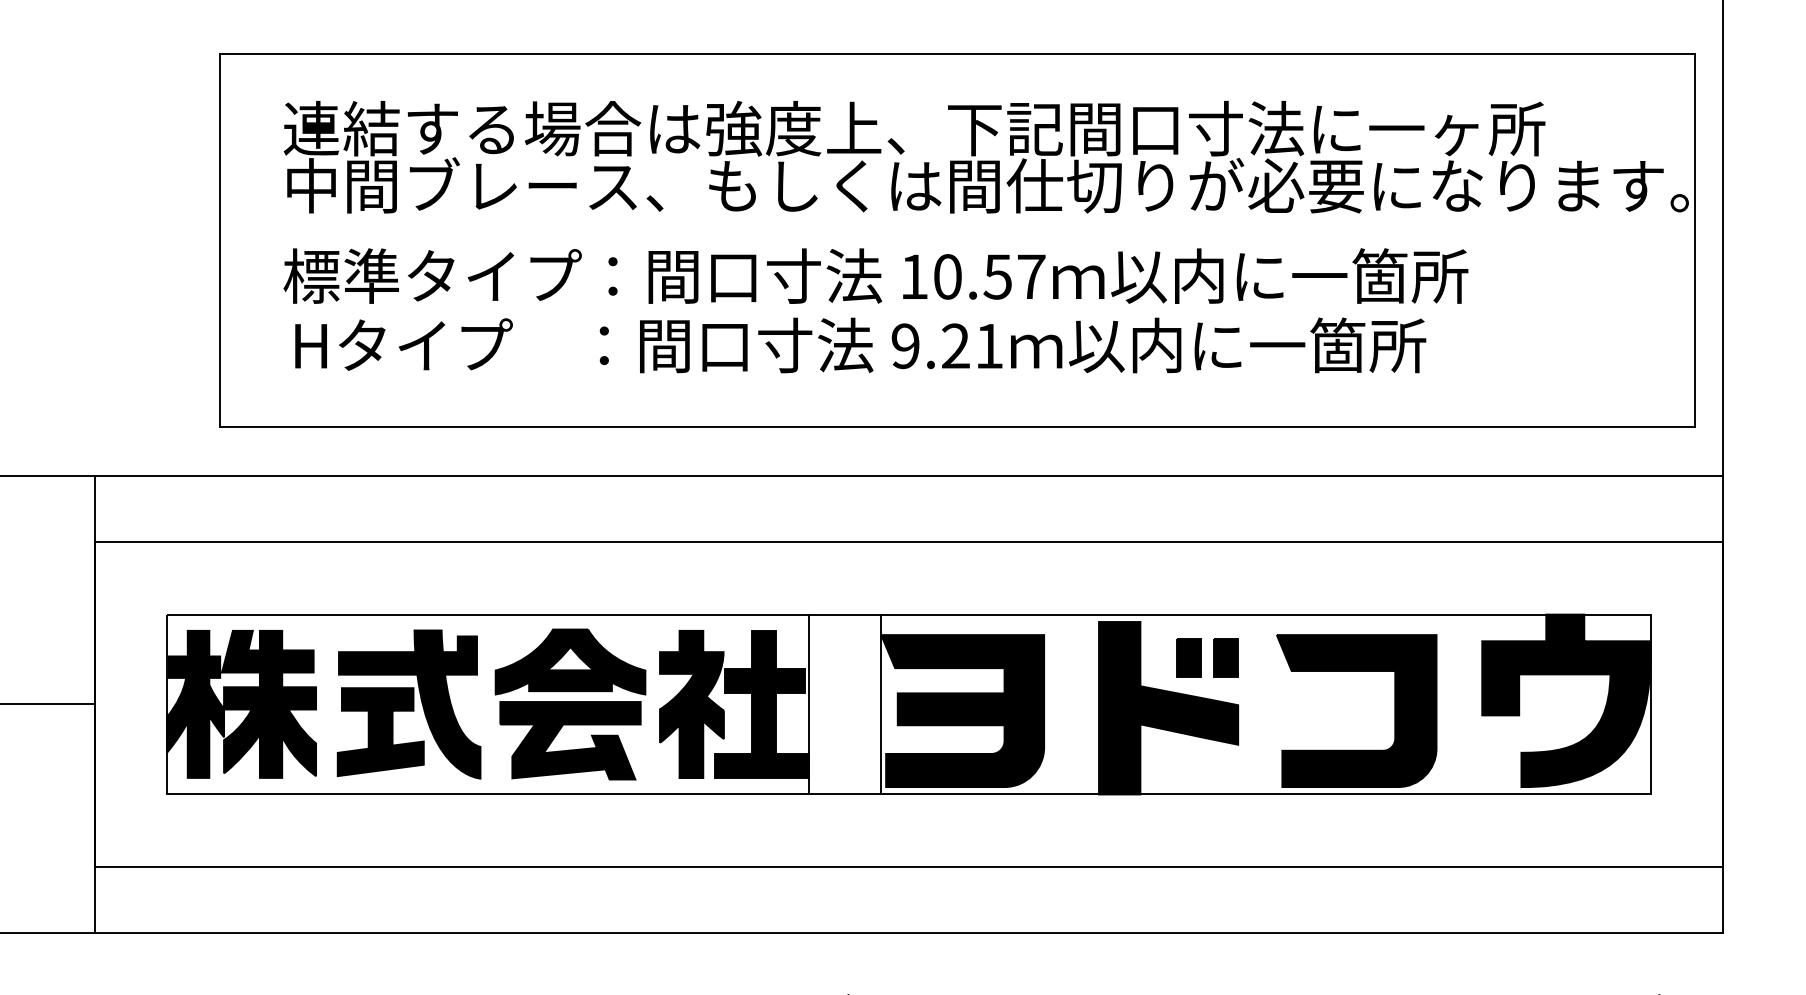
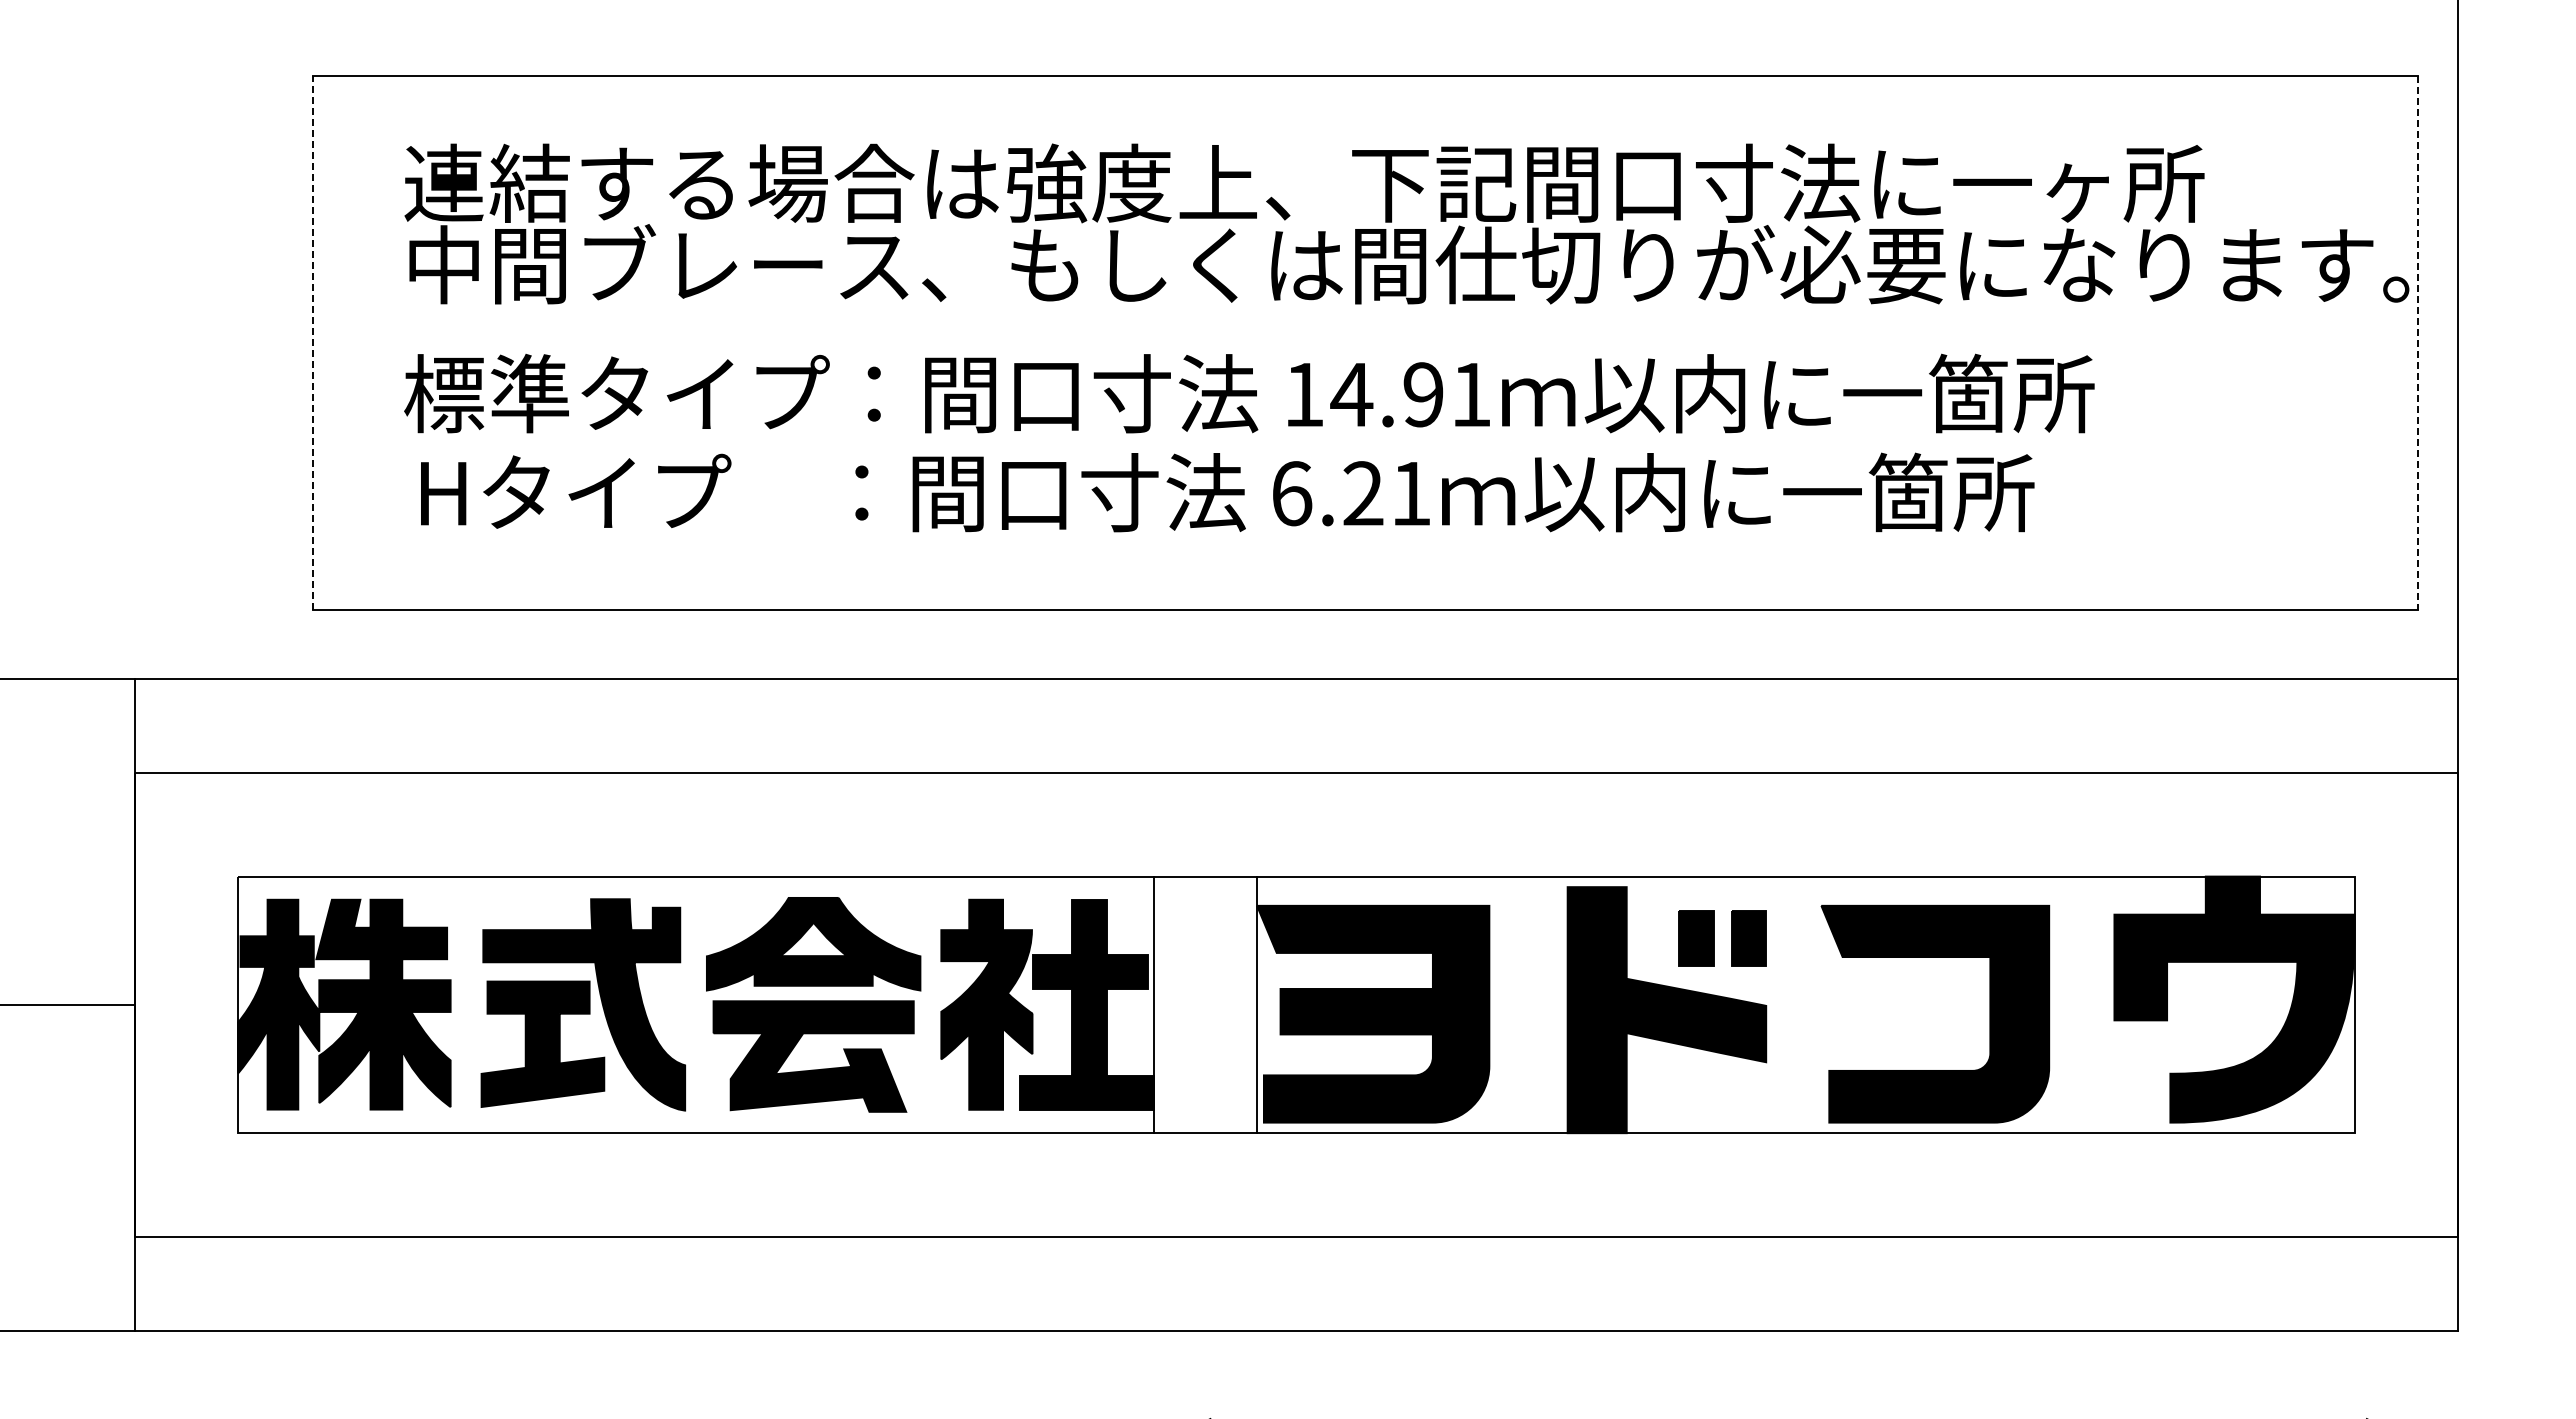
line: (219, 240) -> (313, 342), solid -> dashed
line: (1695, 240) -> (2418, 342), solid -> dashed
text: (988, 276) -> (1410, 394), 10.57 -> 14.91
text: (906, 346) -> (1292, 493), 9.21 -> 6.21

